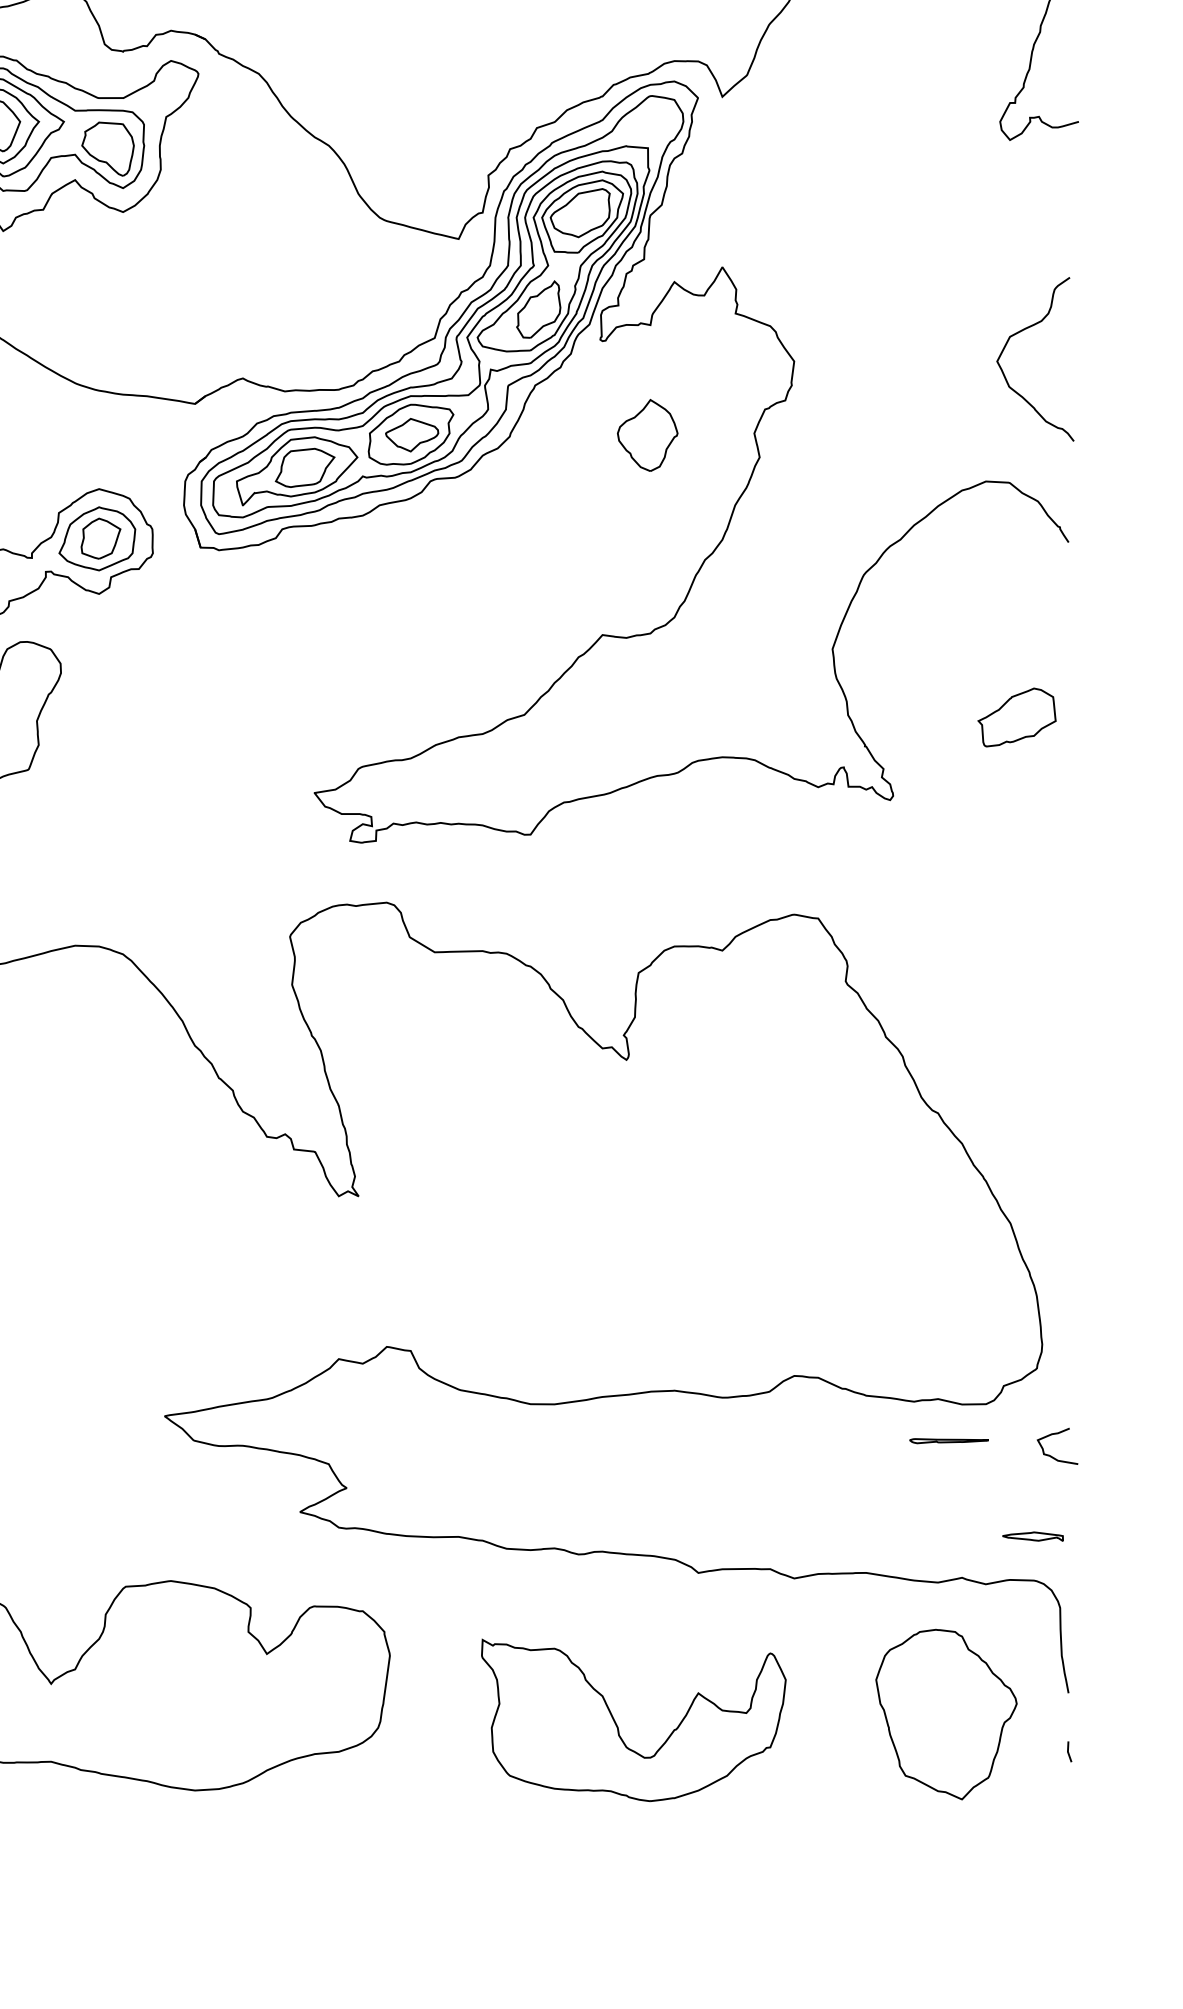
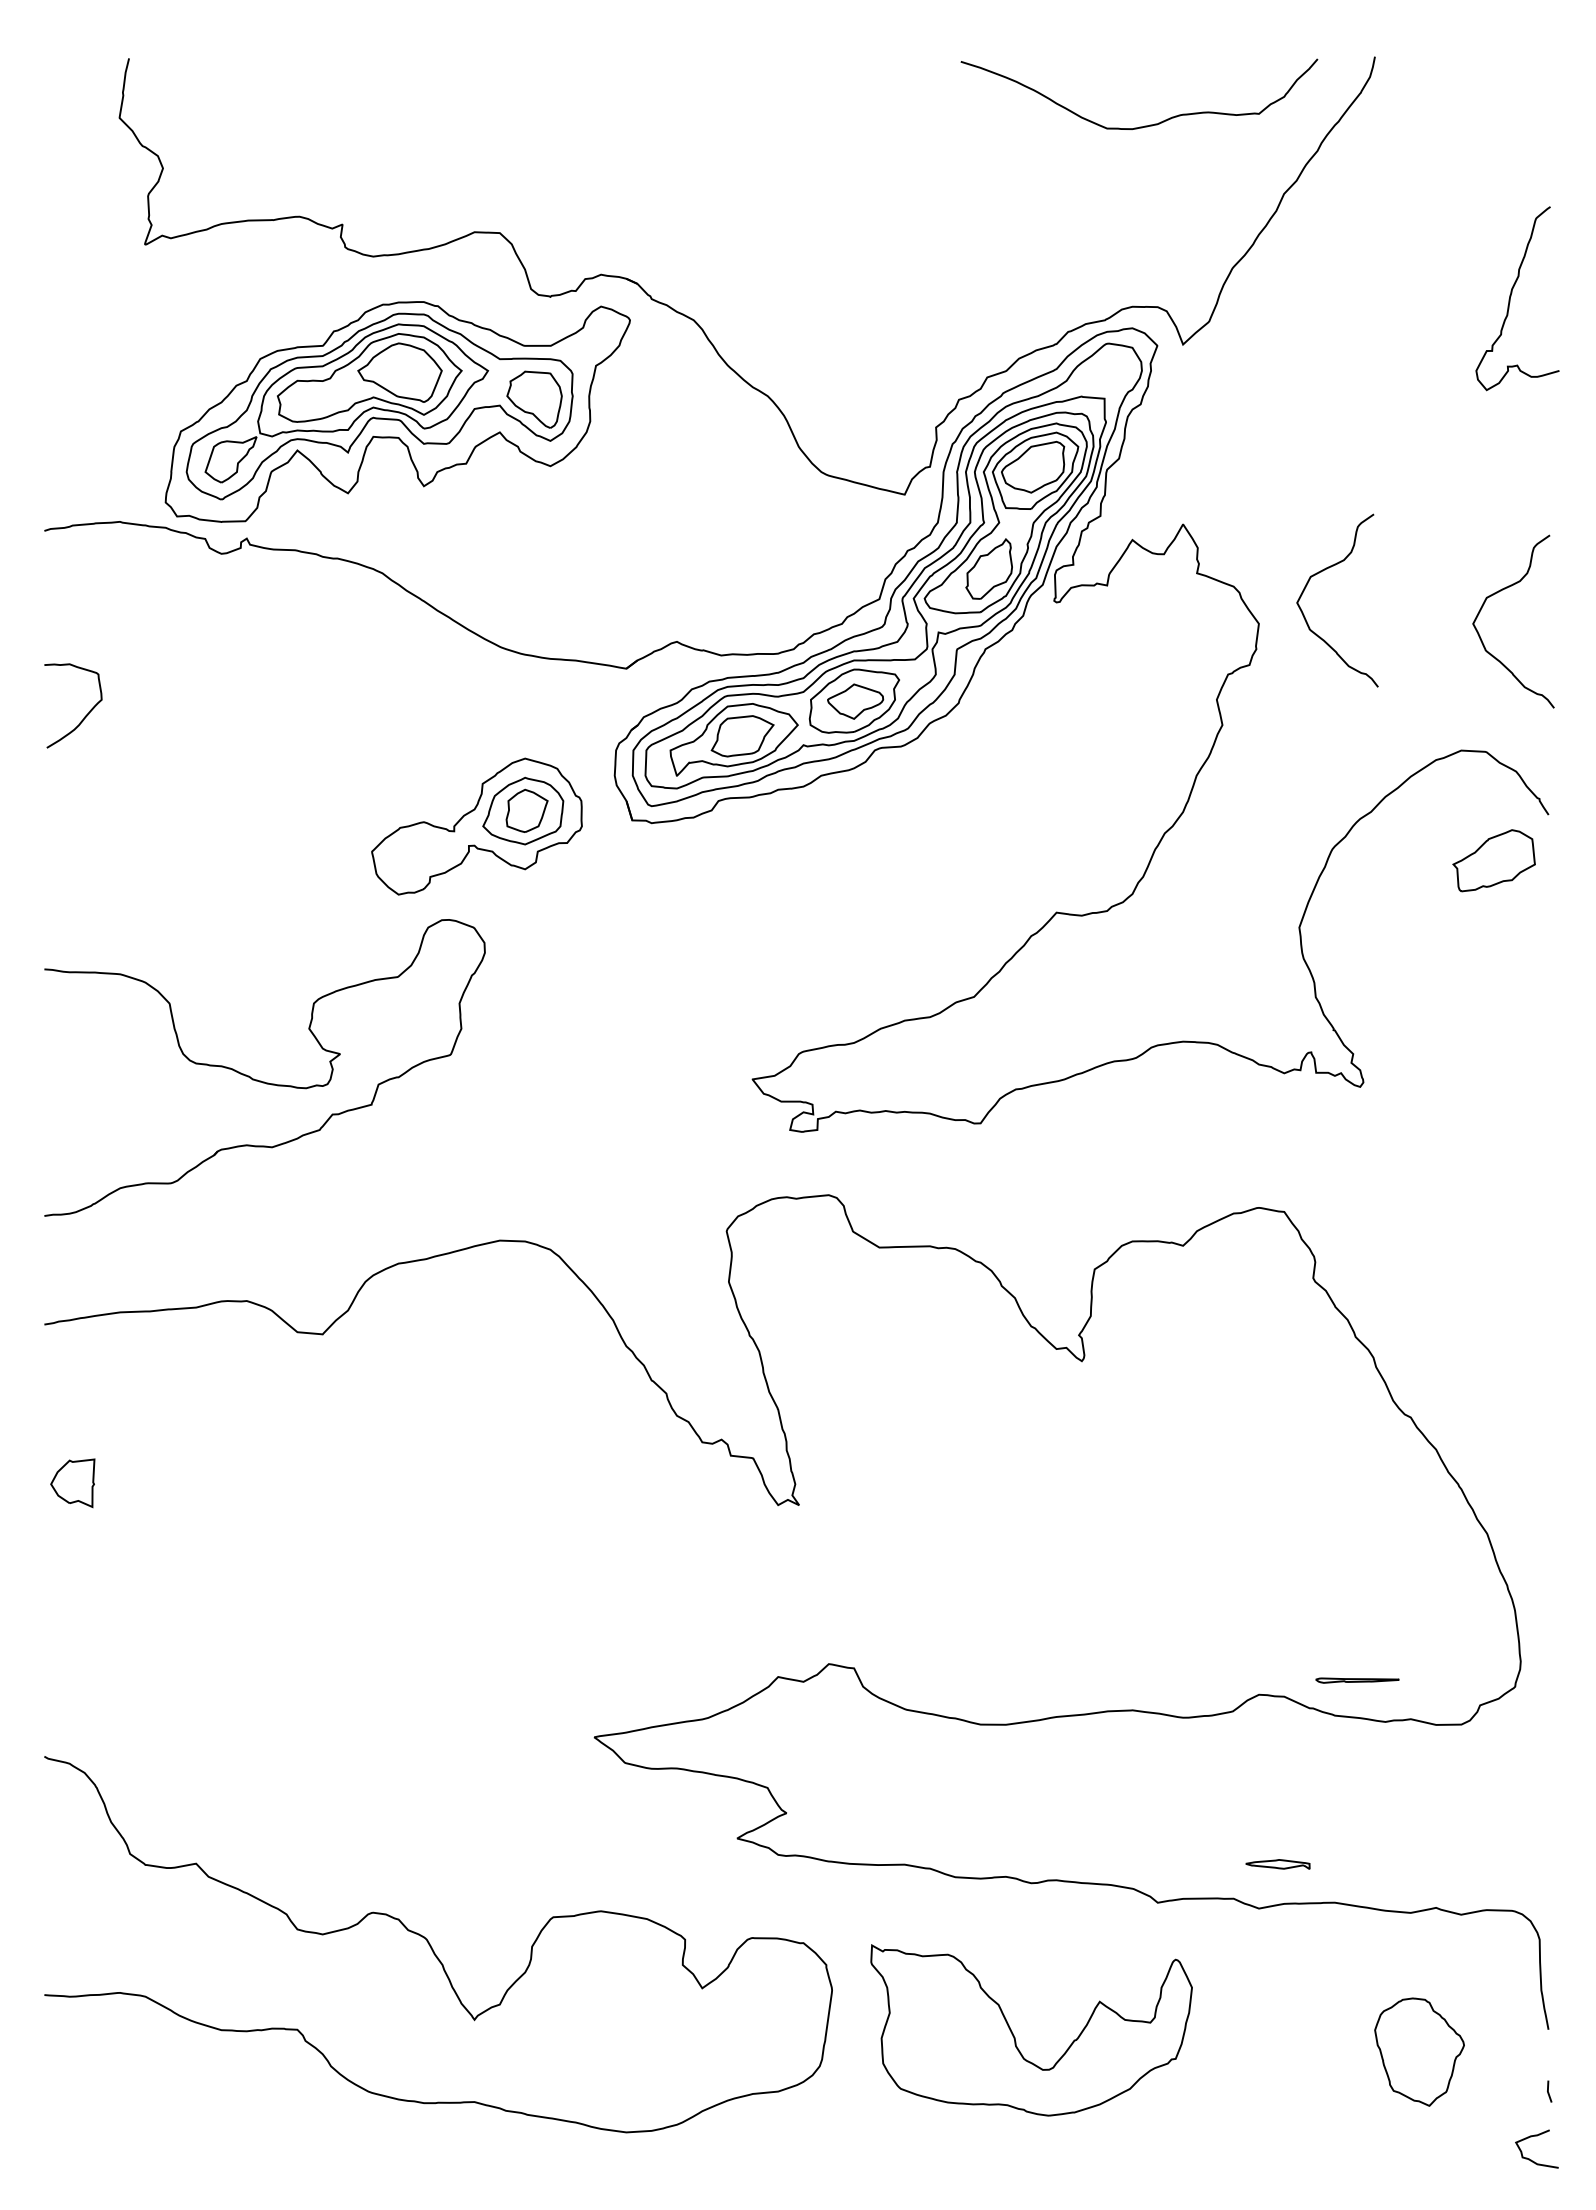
curve: (855, 311) -> (1323, 571), added
part: (647, 435) -> (1103, 701), removed
part: (1016, 717) -> (1493, 860), moved
curve: (1057, 1434) -> (1536, 2136), moved
part: (949, 1441) -> (1357, 1680), moved
part: (1032, 1536) -> (1277, 1864), moved
part: (946, 1713) -> (1419, 2051), size x0.6
part: (618, 1727) -> (1015, 2037), moved

